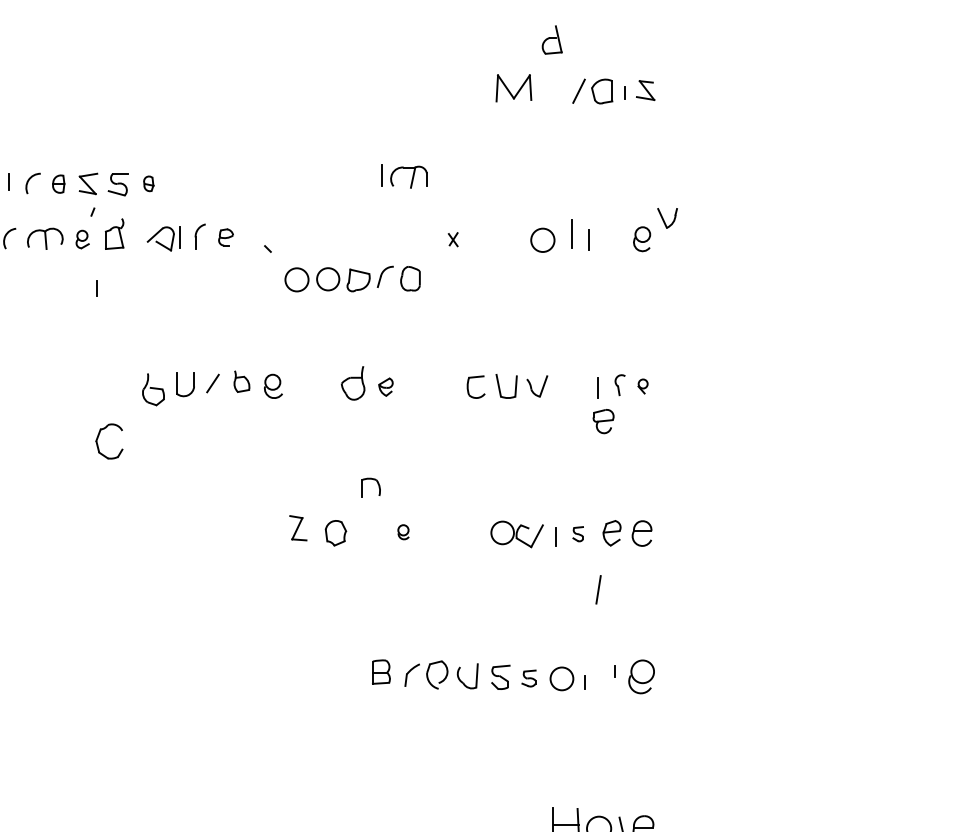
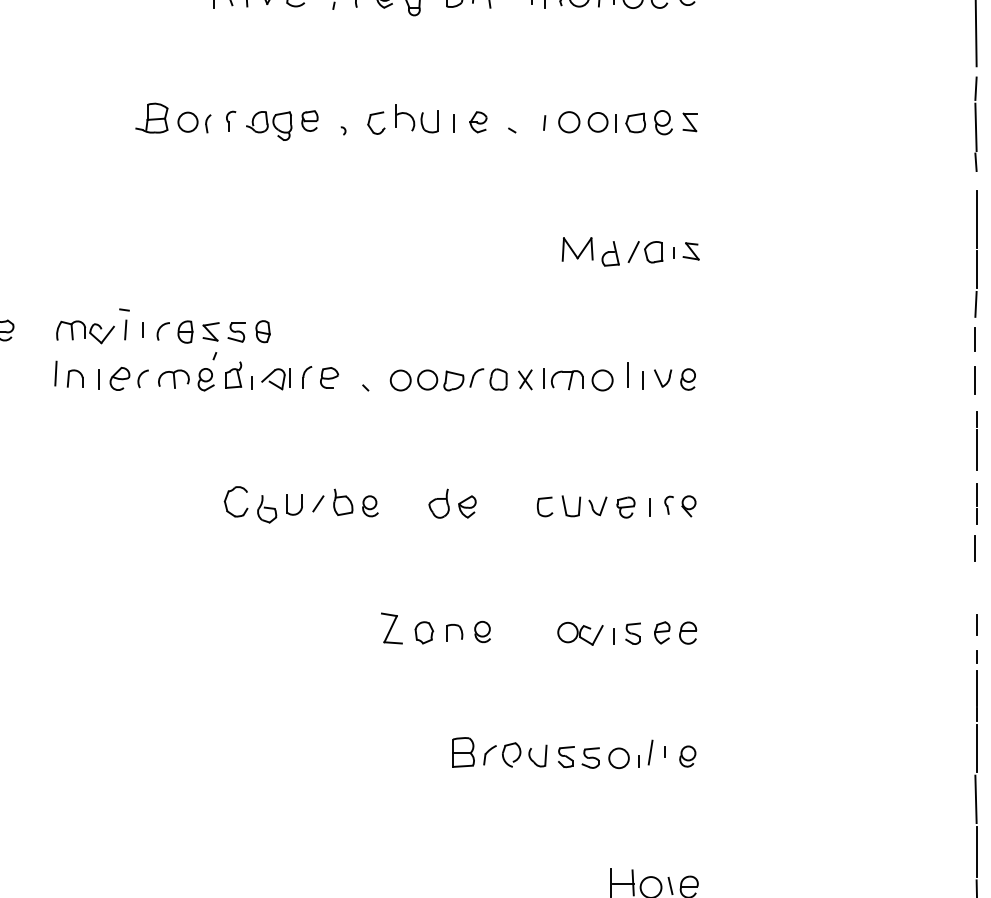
part: (552, 39) -> (610, 253), moved
part: (411, 177) -> (569, 380), moved
part: (58, 183) -> (185, 331), size x1.43
part: (148, 183) -> (262, 331), size x1.67
part: (668, 218) -> (663, 378), moved
part: (225, 236) -> (329, 377), size x1.43
part: (81, 239) -> (205, 379), size x1.43
part: (453, 239) -> (525, 379), size x1.67
part: (352, 278) -> (448, 379), moved
line: (95, 287) -> (251, 382), moved
part: (242, 380) -> (343, 501), size x1.43
part: (386, 386) -> (467, 506), size x1.43
part: (642, 386) -> (688, 506), size x1.67
part: (603, 421) -> (625, 507), moved
part: (99, 436) -> (227, 497), moved
part: (373, 480) -> (456, 626), moved
part: (297, 528) -> (391, 628), size x1.43
part: (403, 531) -> (482, 631), size x1.67
part: (577, 534) -> (632, 633), size x1.67
line: (598, 589) -> (650, 752), moved
part: (381, 672) -> (463, 752), size x1.43
part: (641, 676) -> (687, 756), size x0.71
part: (528, 677) -> (590, 757), size x1.43

